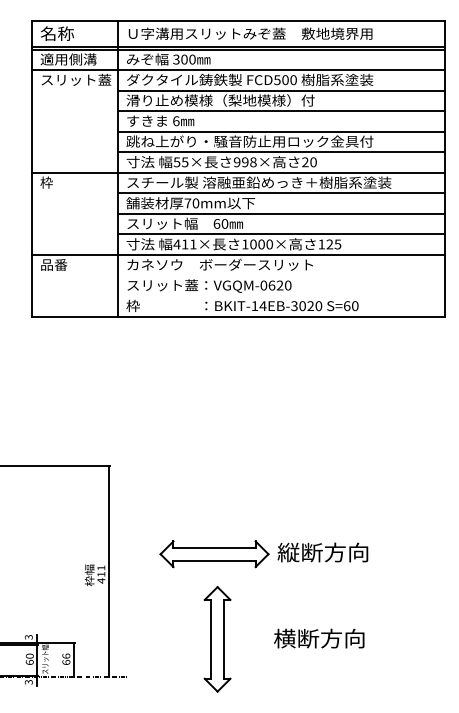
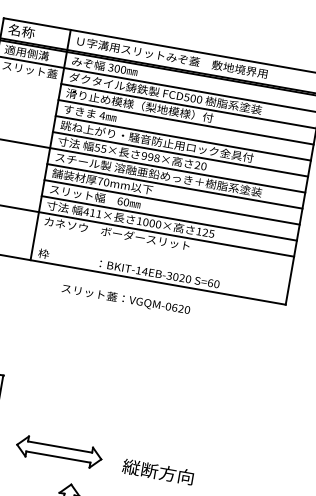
text: (175, 121) -> (101, 115), 6 -> 4
text: (209, 285) -> (126, 299), moved
part: (214, 554) -> (59, 452), moved

